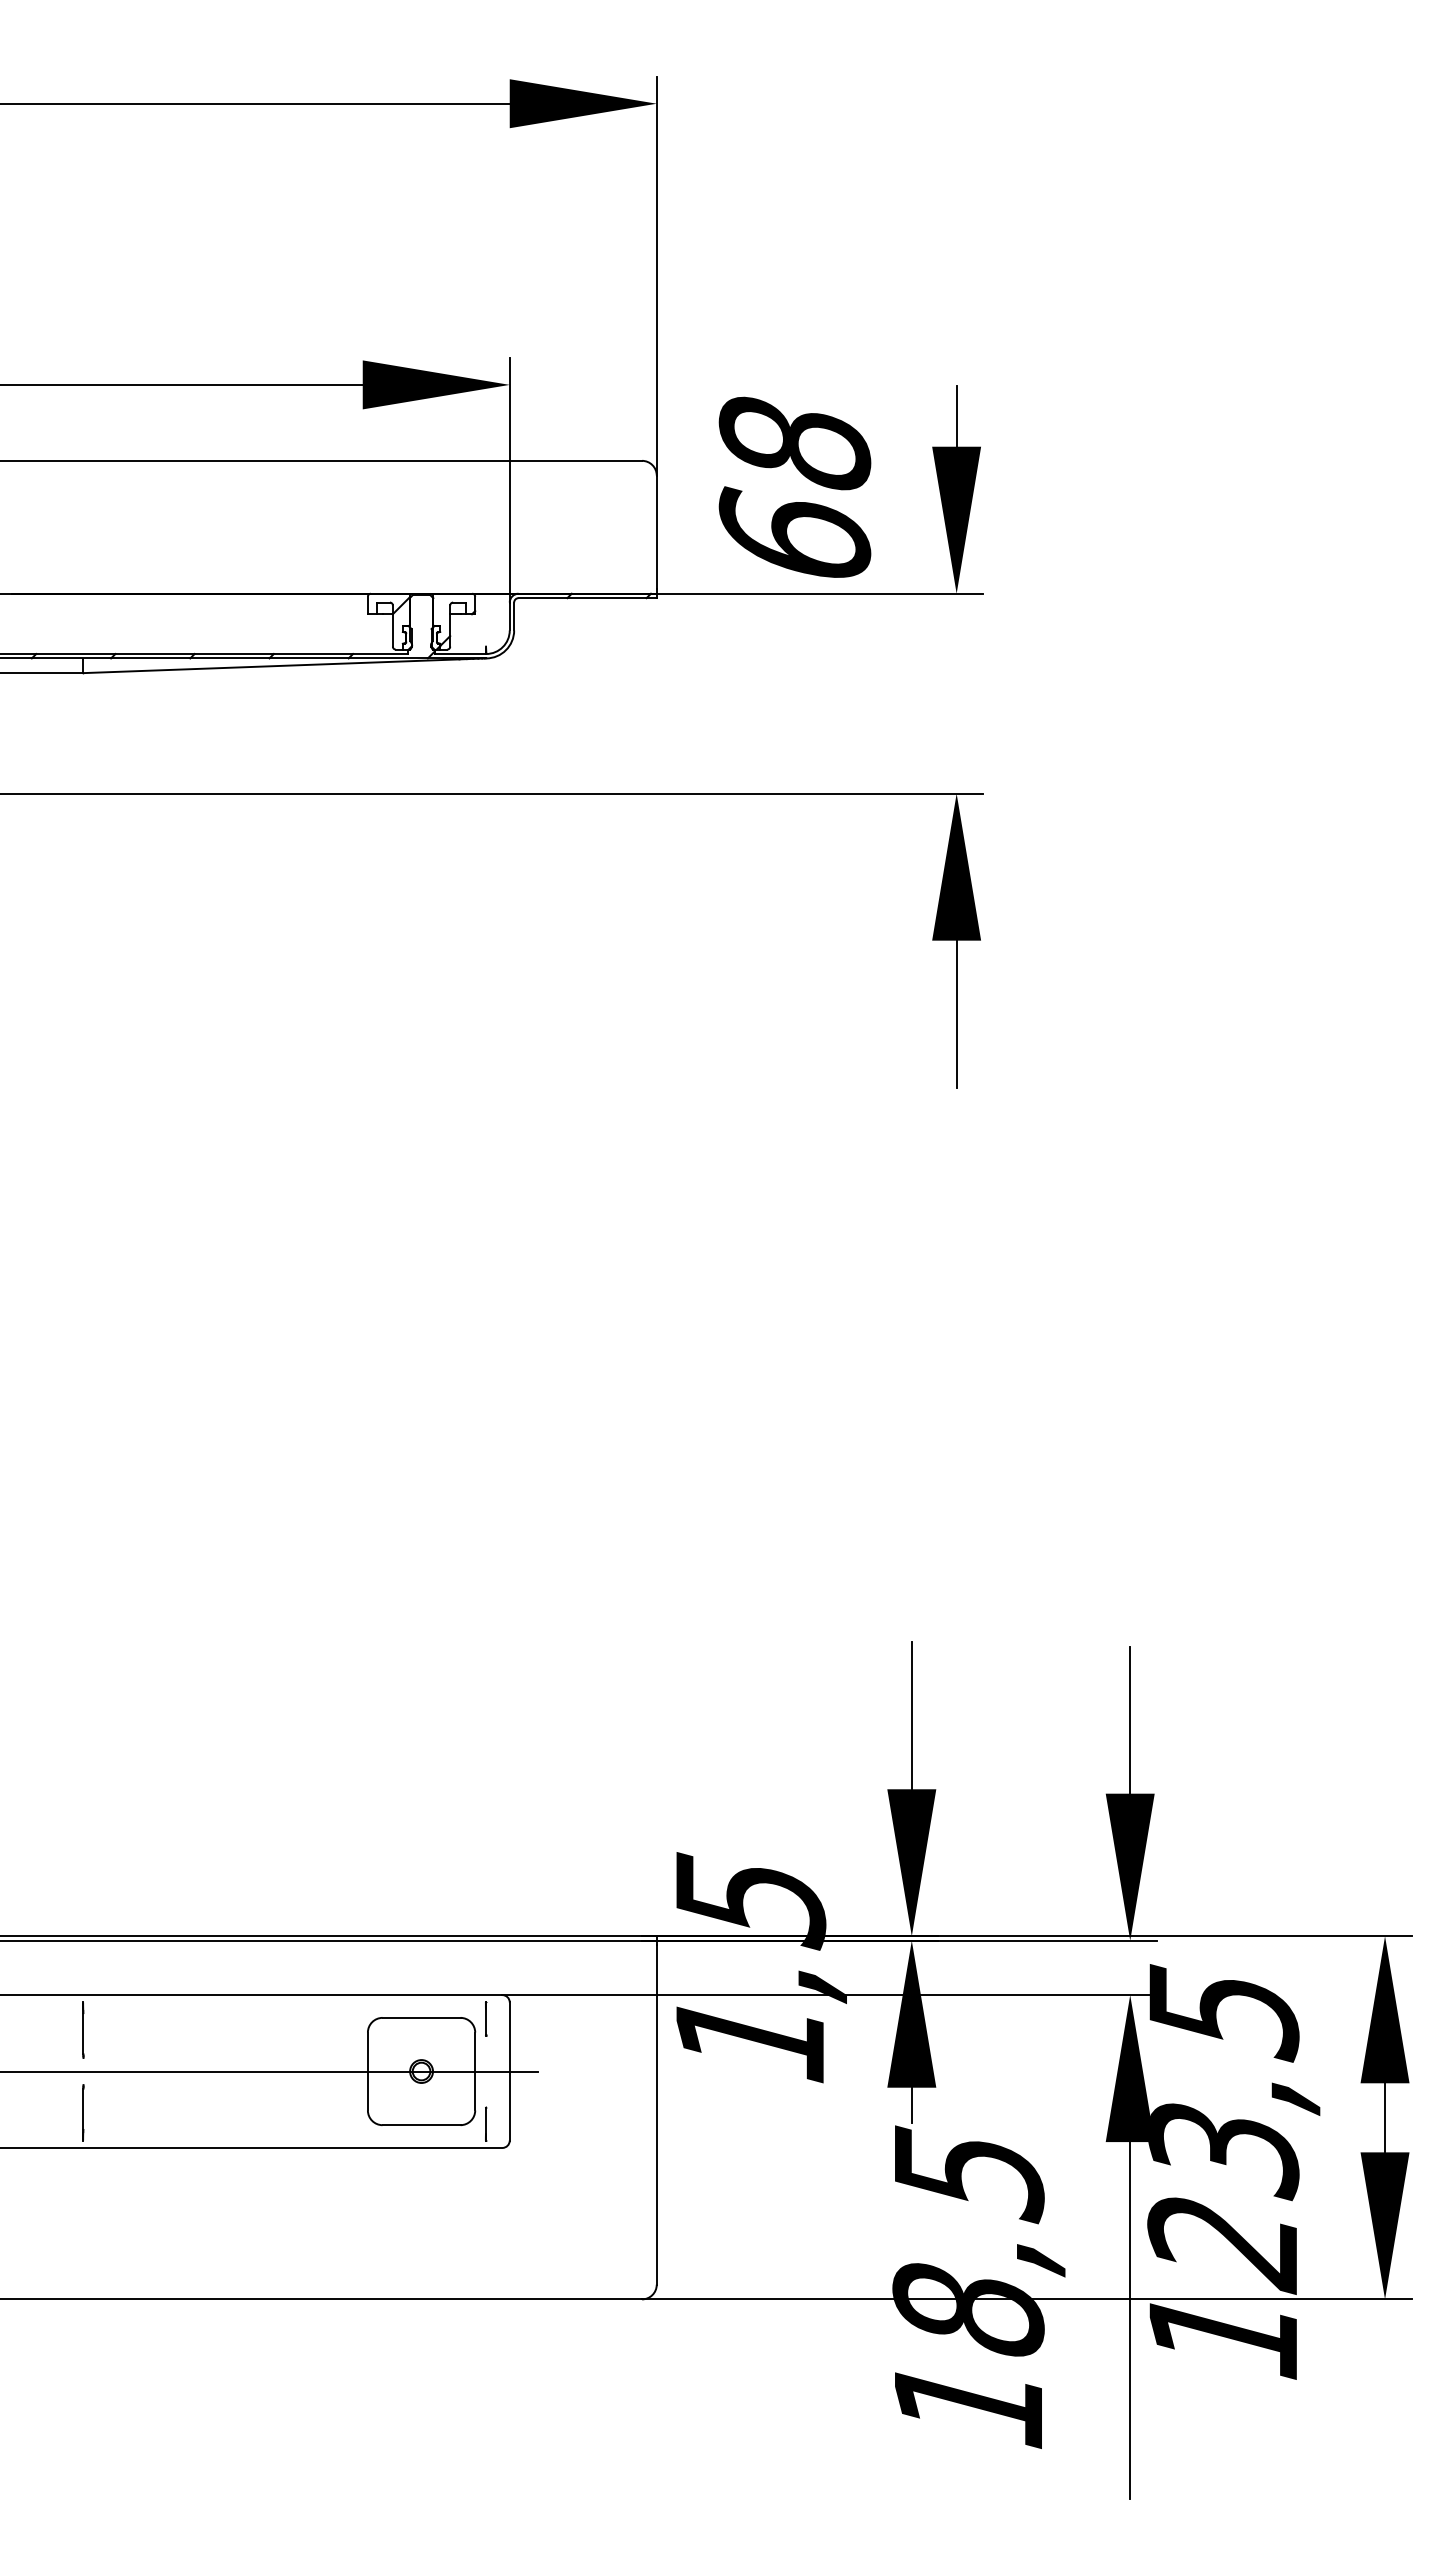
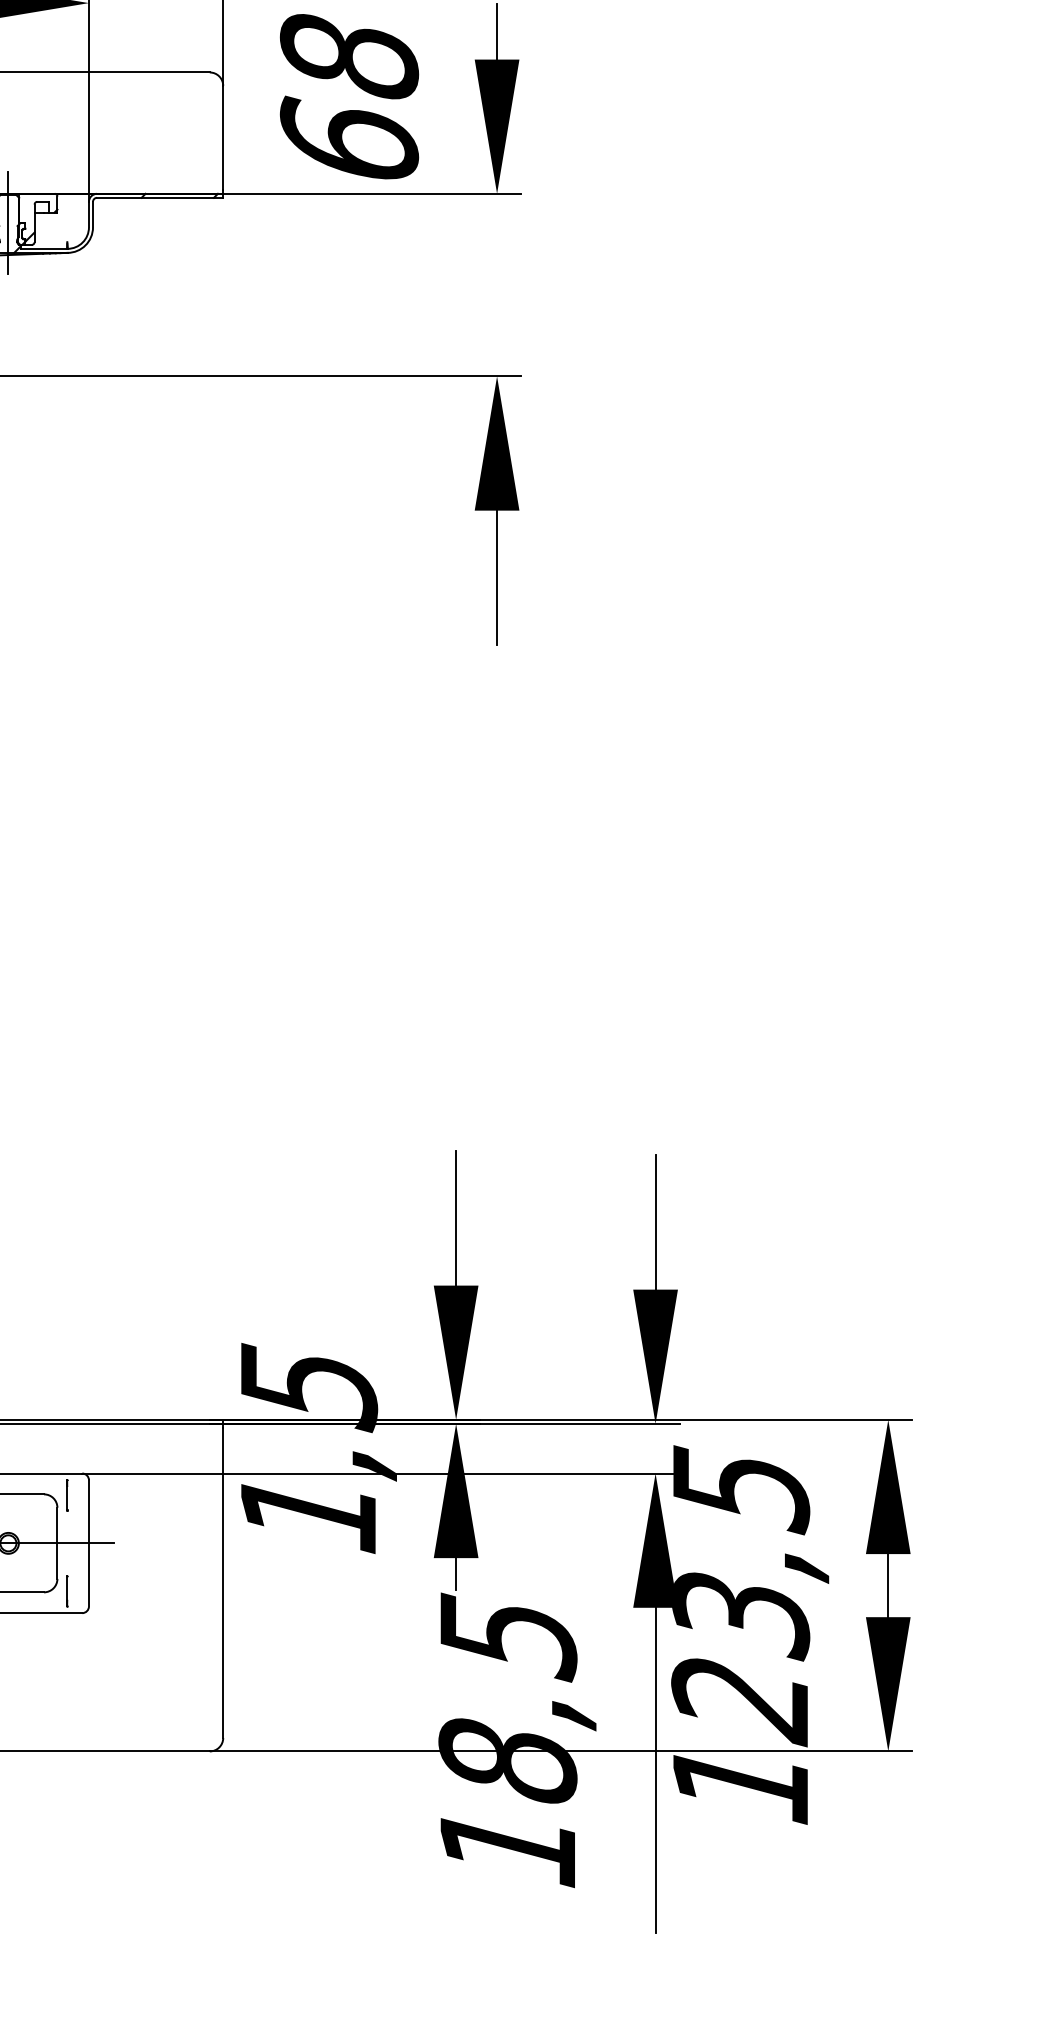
line: (421, 625) -> (8, 222), added

